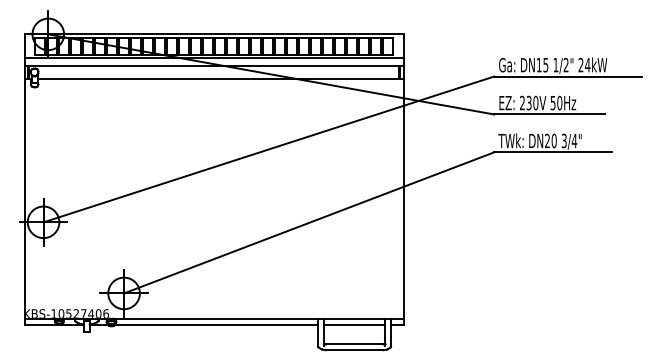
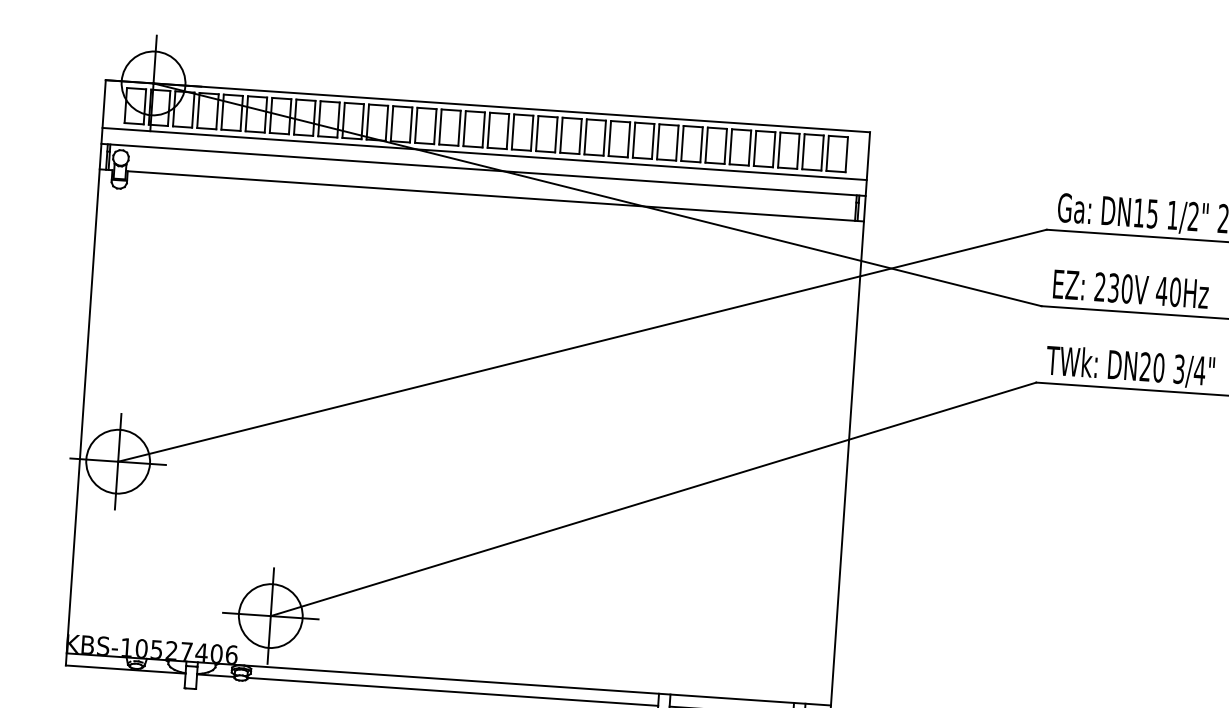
text: (552, 103) -> (1160, 292), 50Hz -> 40Hz

